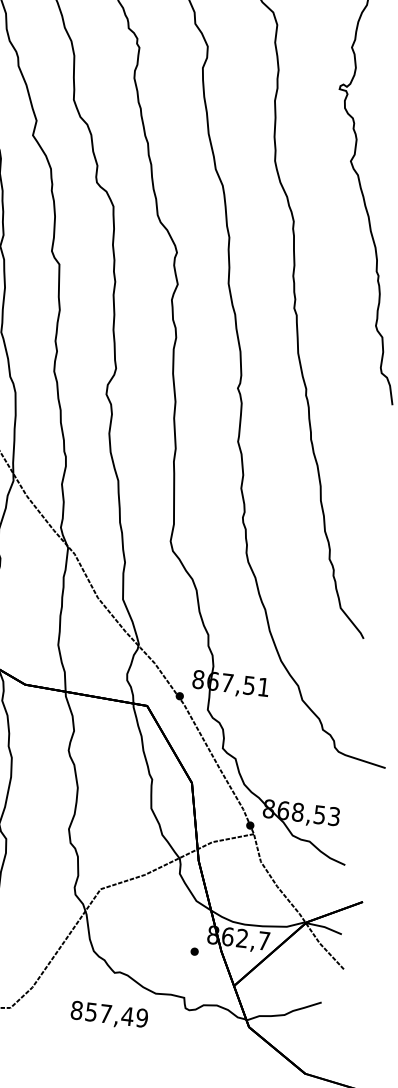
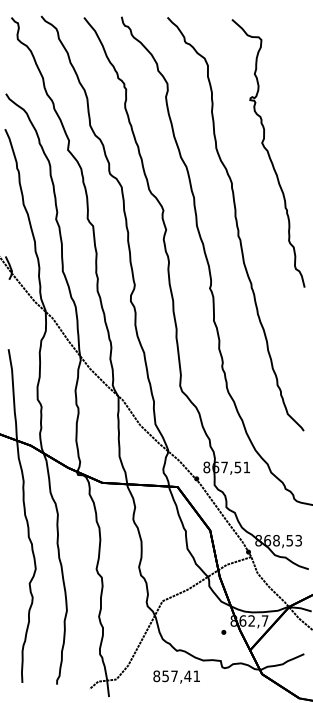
text: (141, 1018) -> (196, 676), 857,49 -> 857,41

